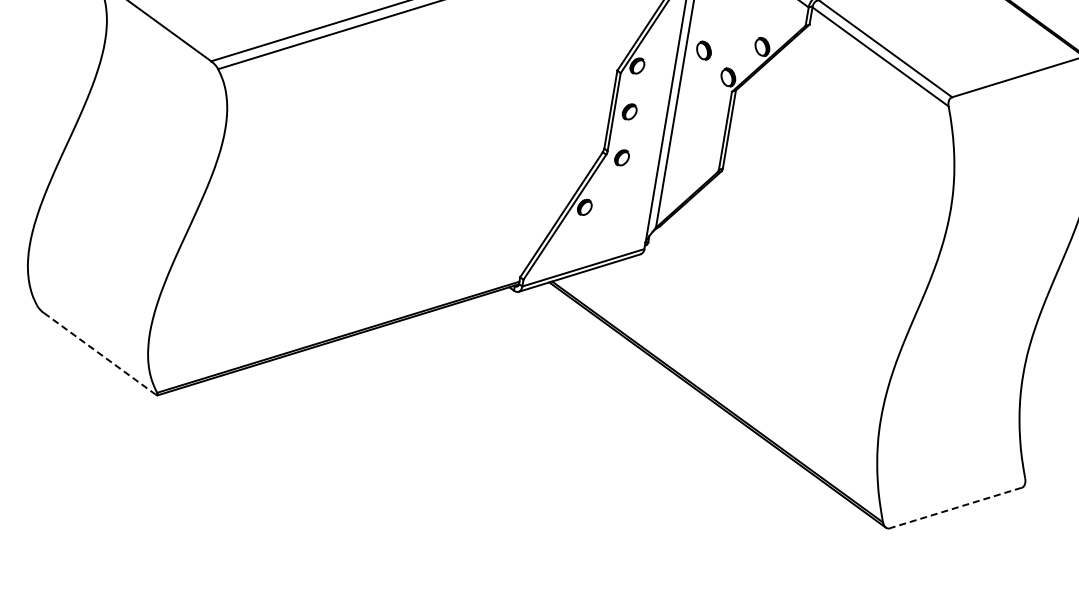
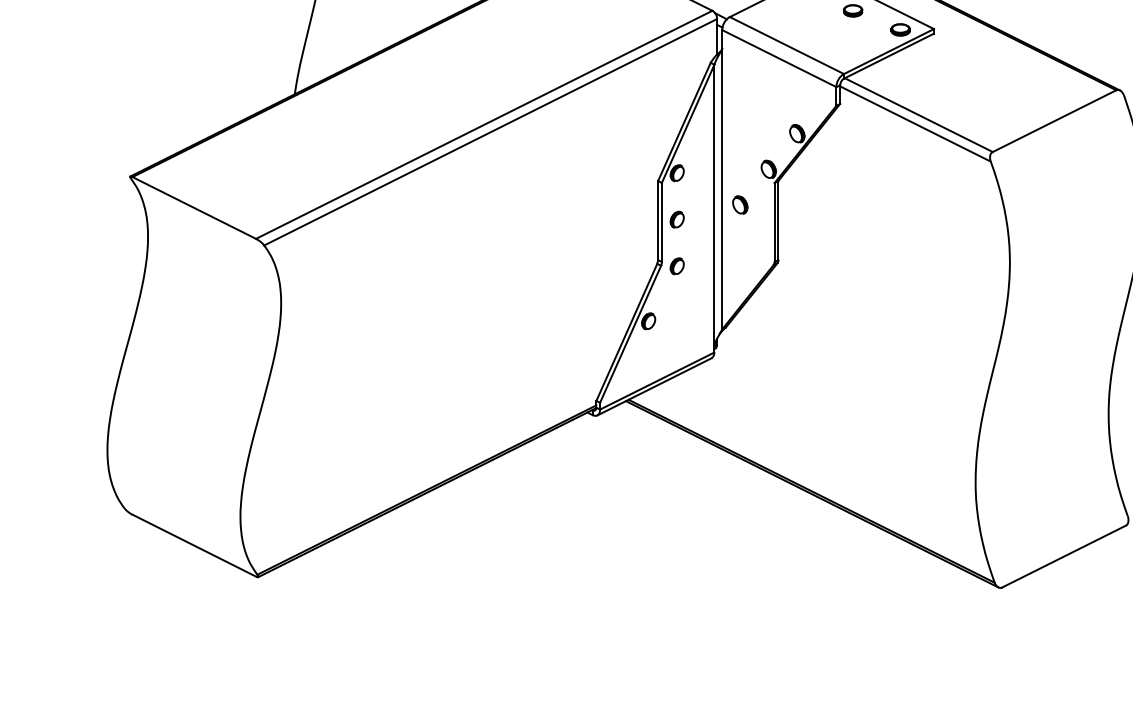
part: (704, 50) -> (740, 204), moved
line: (99, 353) -> (194, 545), dashed -> solid
line: (955, 507) -> (1063, 556), dashed -> solid

